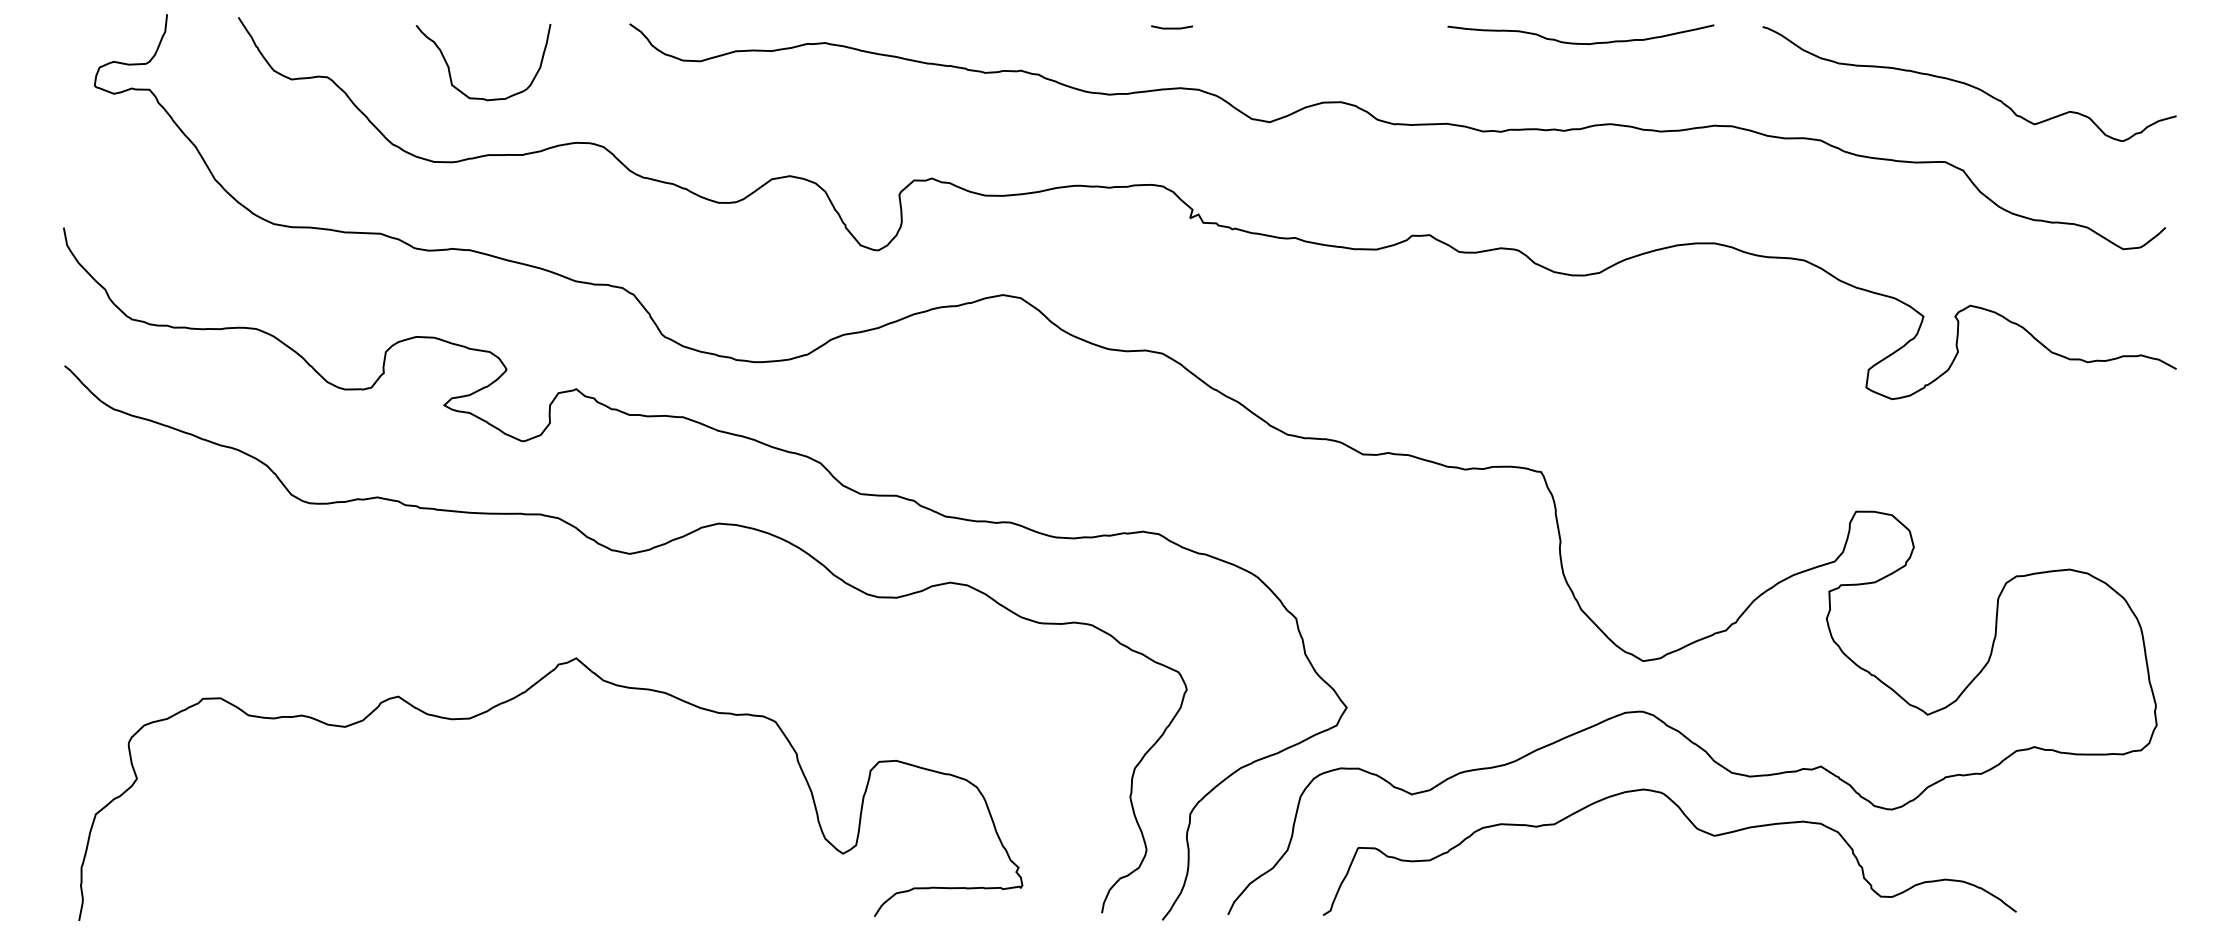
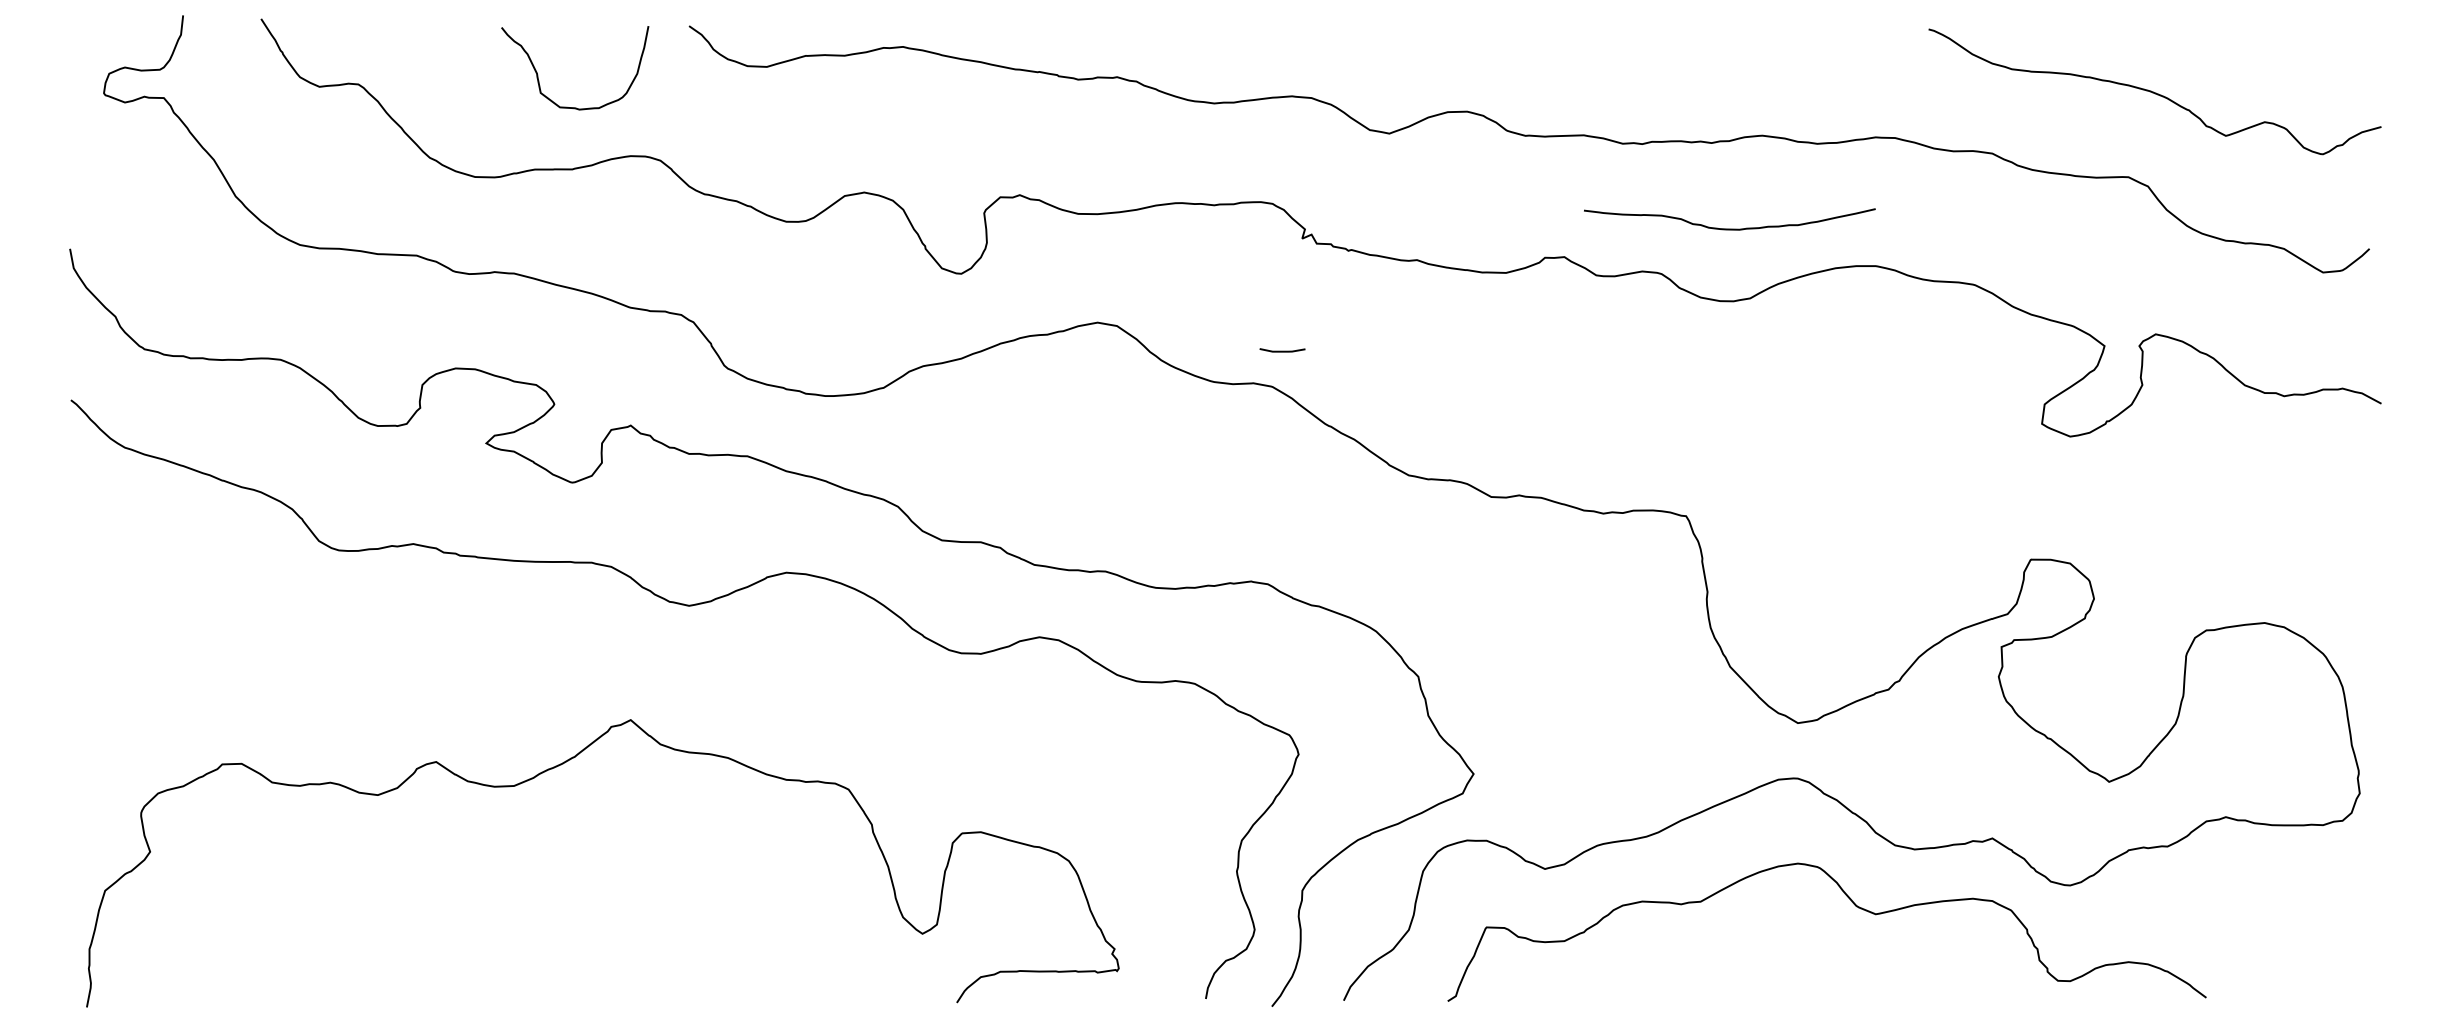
line: (1171, 27) -> (1281, 350), moved
curve: (1576, 42) -> (1724, 227), moved
curve: (450, 71) -> (539, 78), moved

